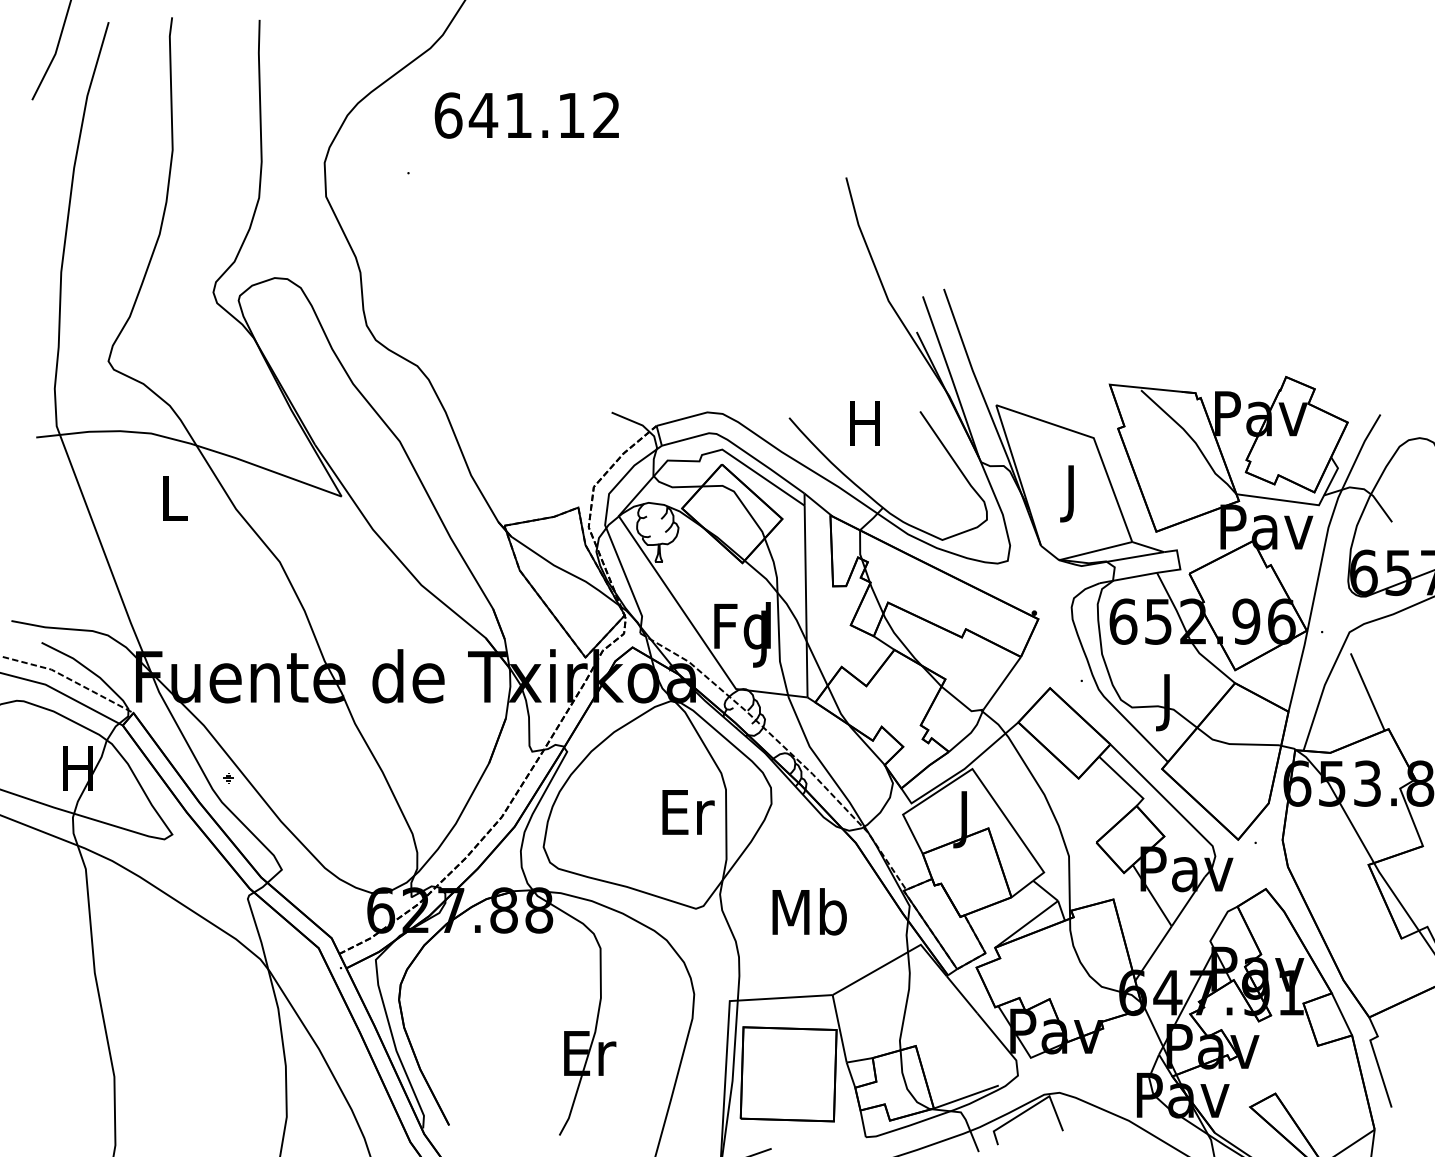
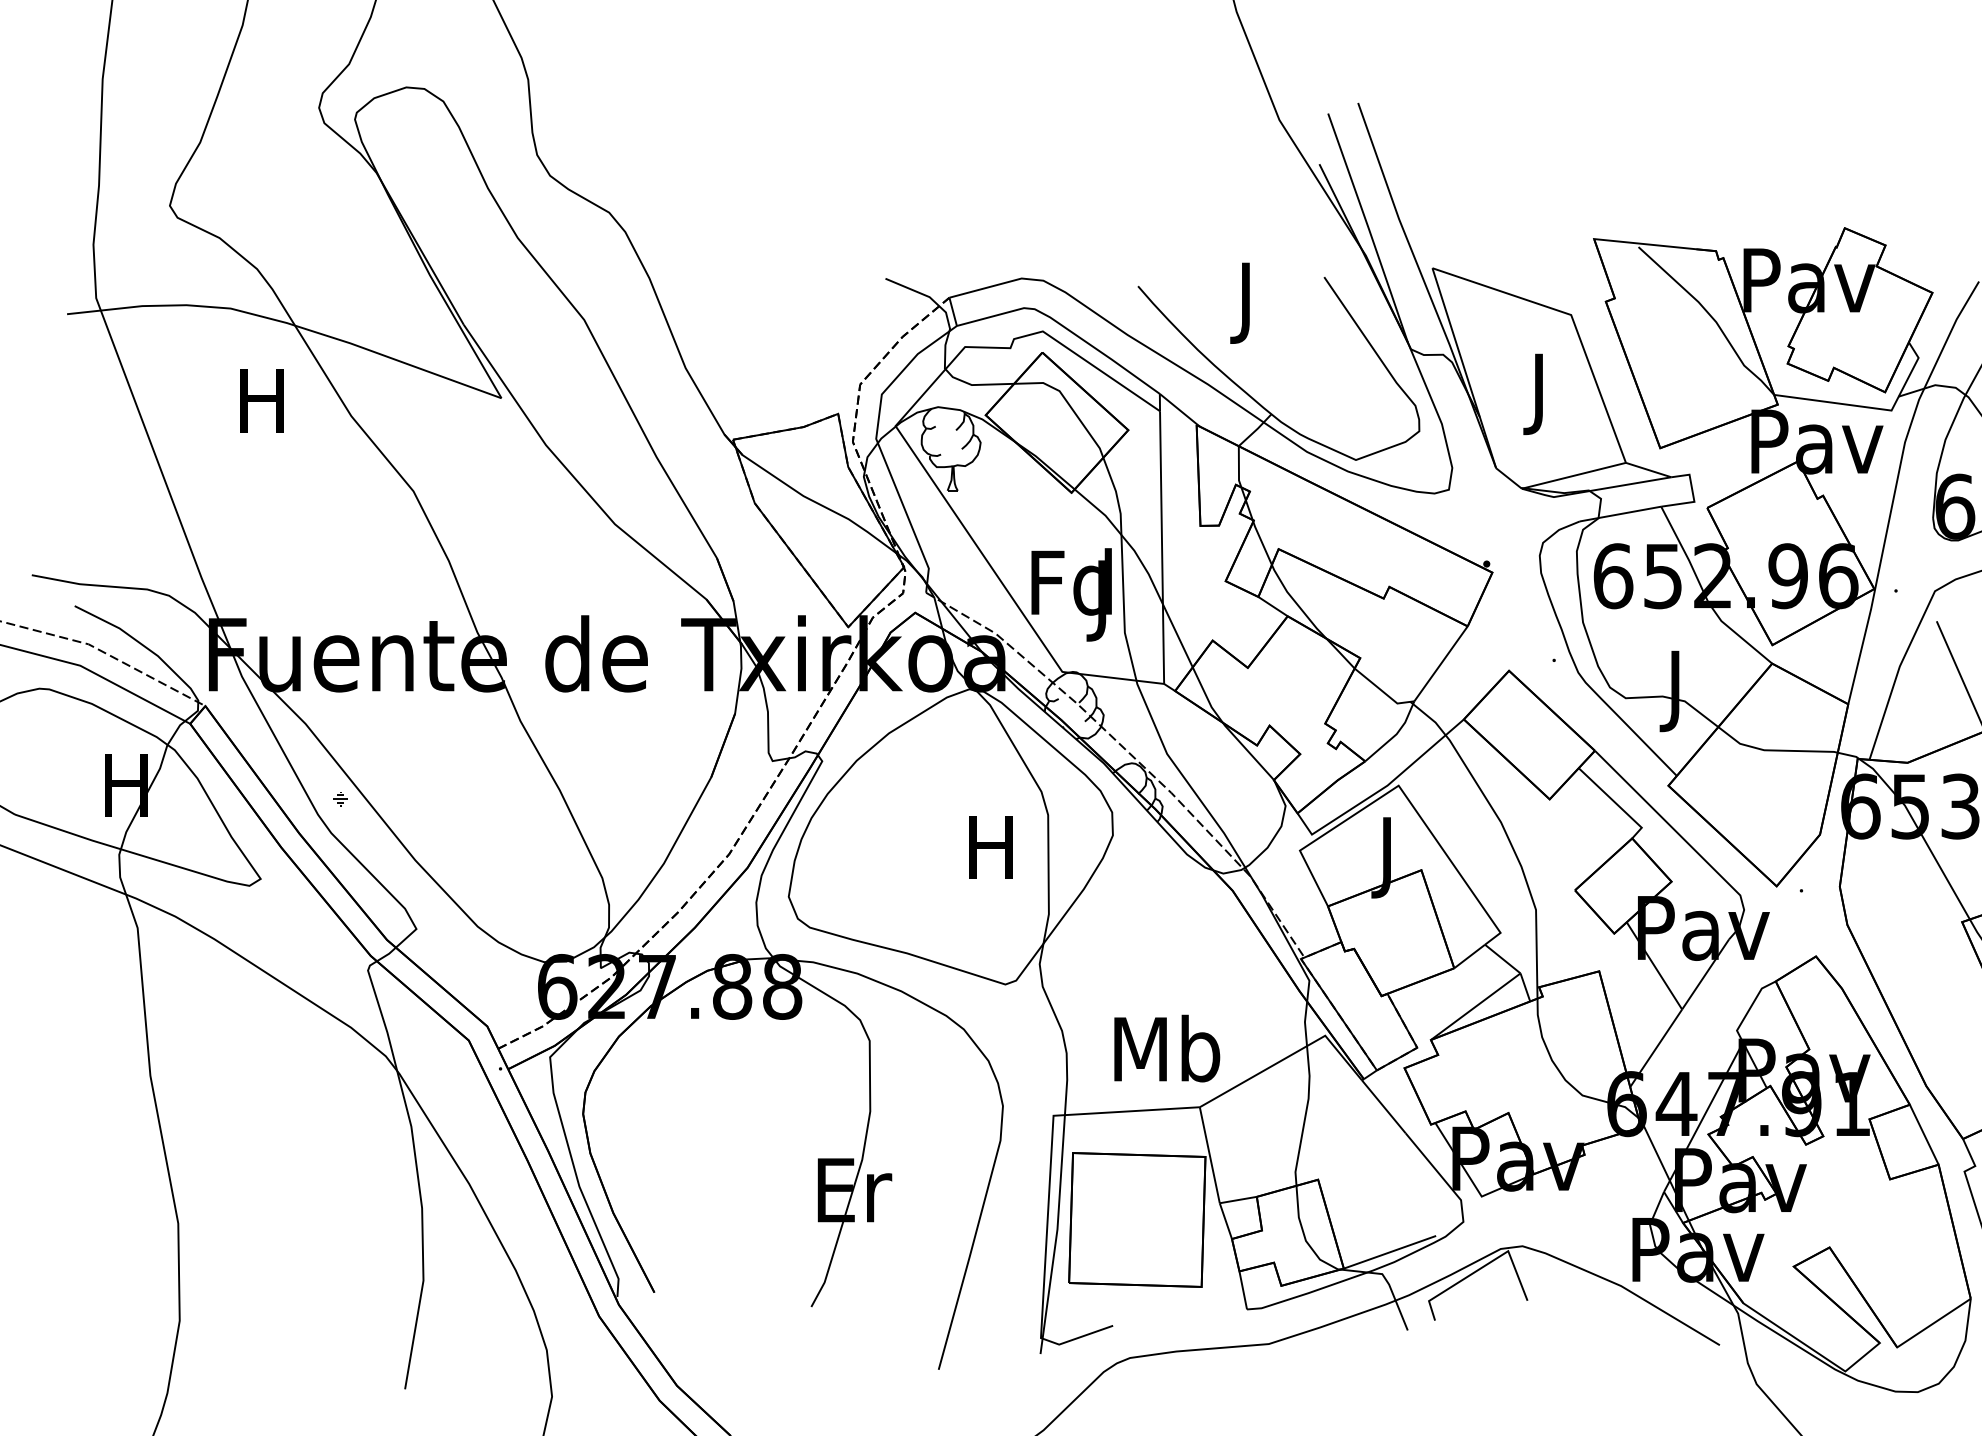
text: (864, 429) -> (1245, 302), H -> J
text: (173, 498) -> (262, 400), L -> H
text: (688, 812) -> (994, 847), Er -> H
text: (809, 911) -> (1166, 1048), moved

